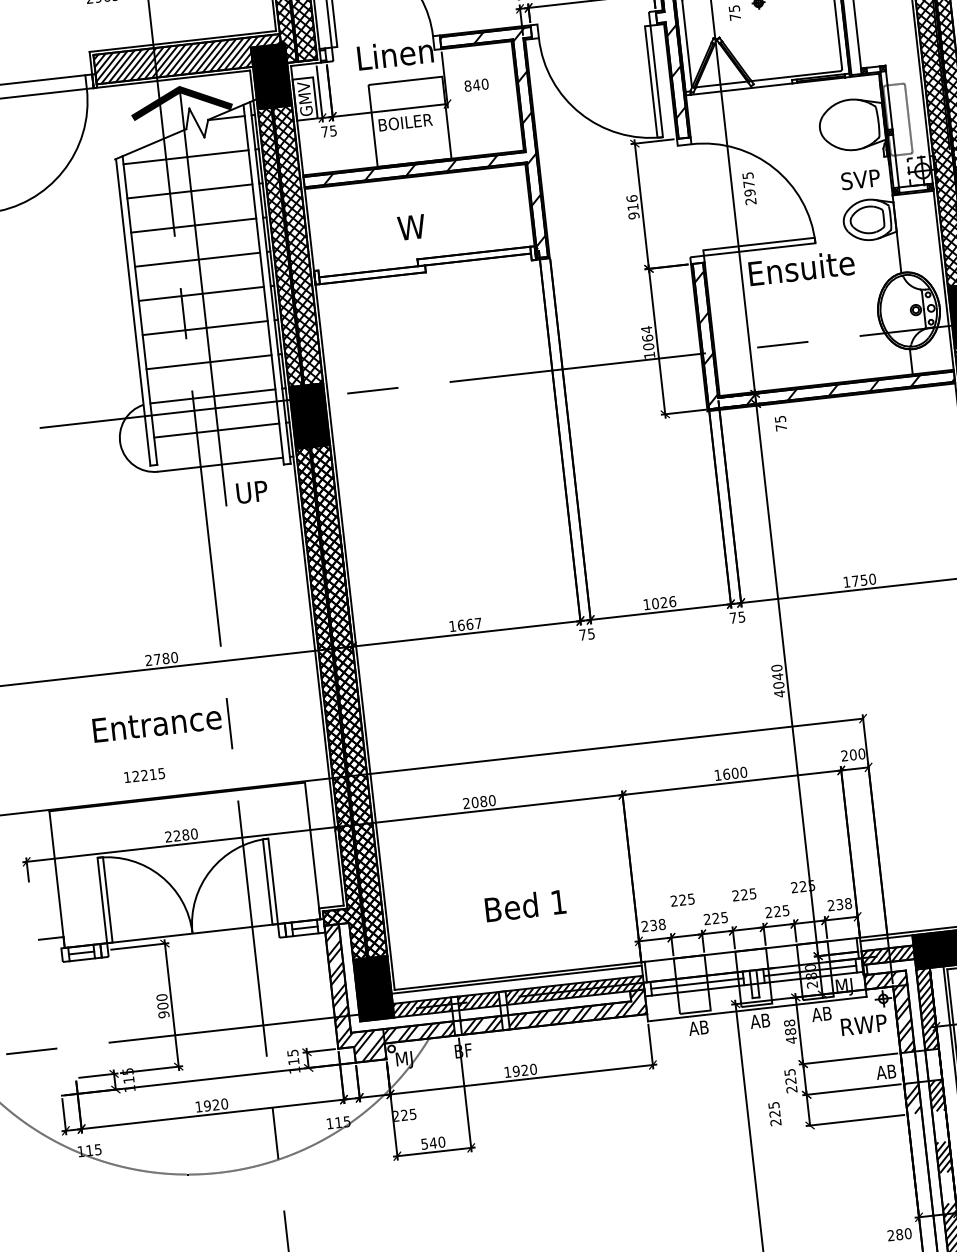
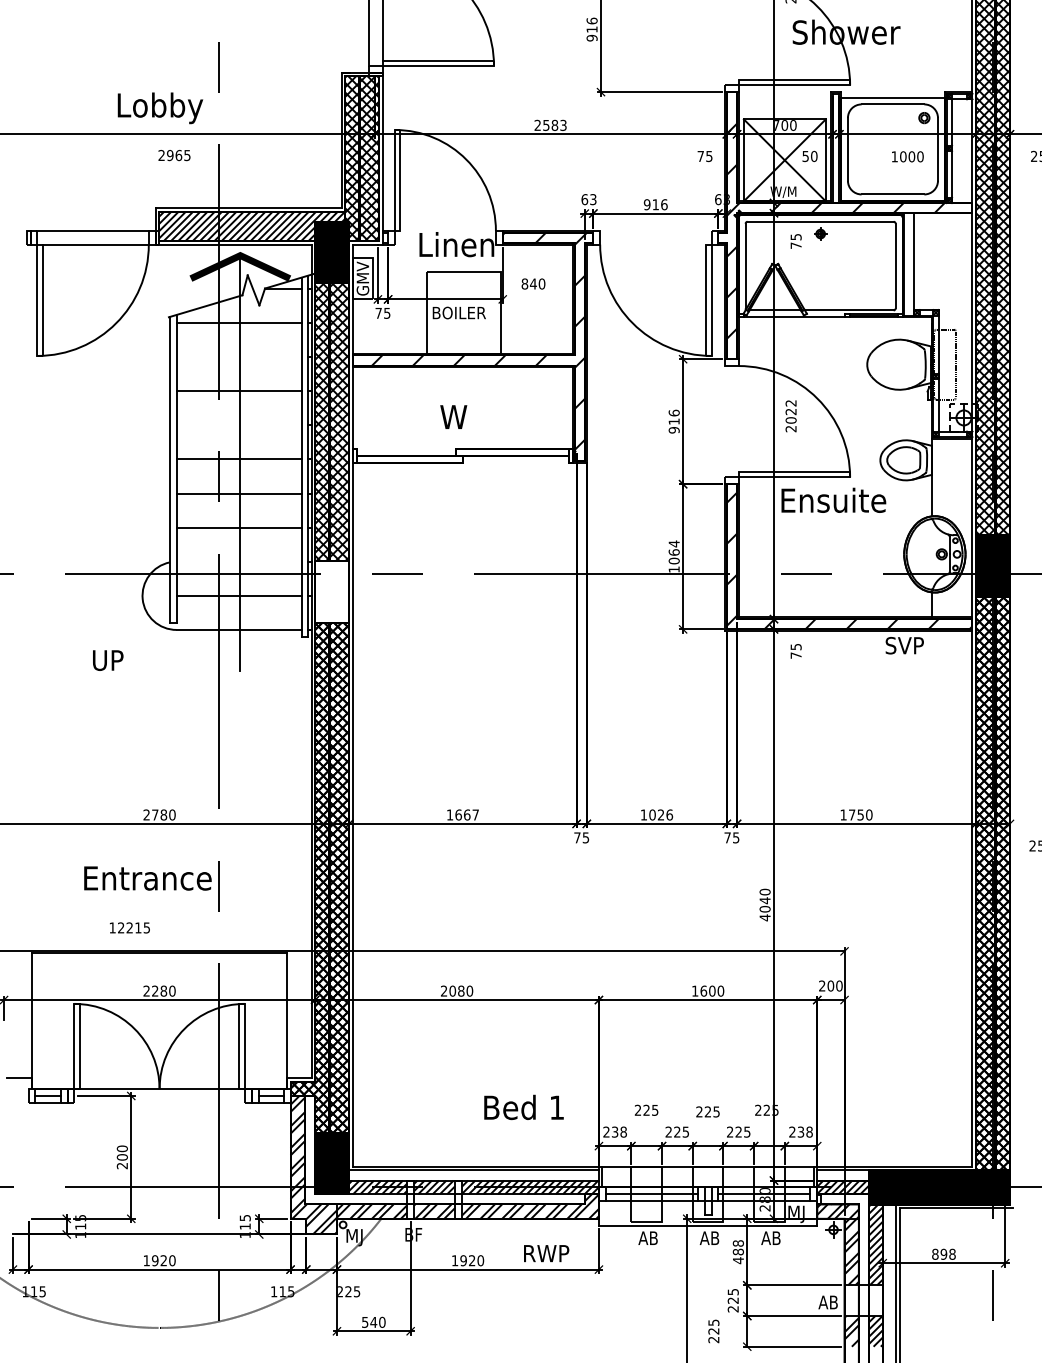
text: (860, 179) -> (904, 645), moved
text: (748, 183) -> (790, 411), 2975 -> 2022
line: (189, 191) -> (238, 357), removed
line: (197, 260) -> (238, 425), removed
line: (212, 396) -> (238, 561), removed
fill: (309, 415) -> (332, 591), removed
text: (252, 492) -> (108, 660), moved
text: (525, 905) -> (523, 1107), moved
text: (163, 1014) -> (122, 1165), 900 -> 200
text: (863, 1024) -> (546, 1253), moved

